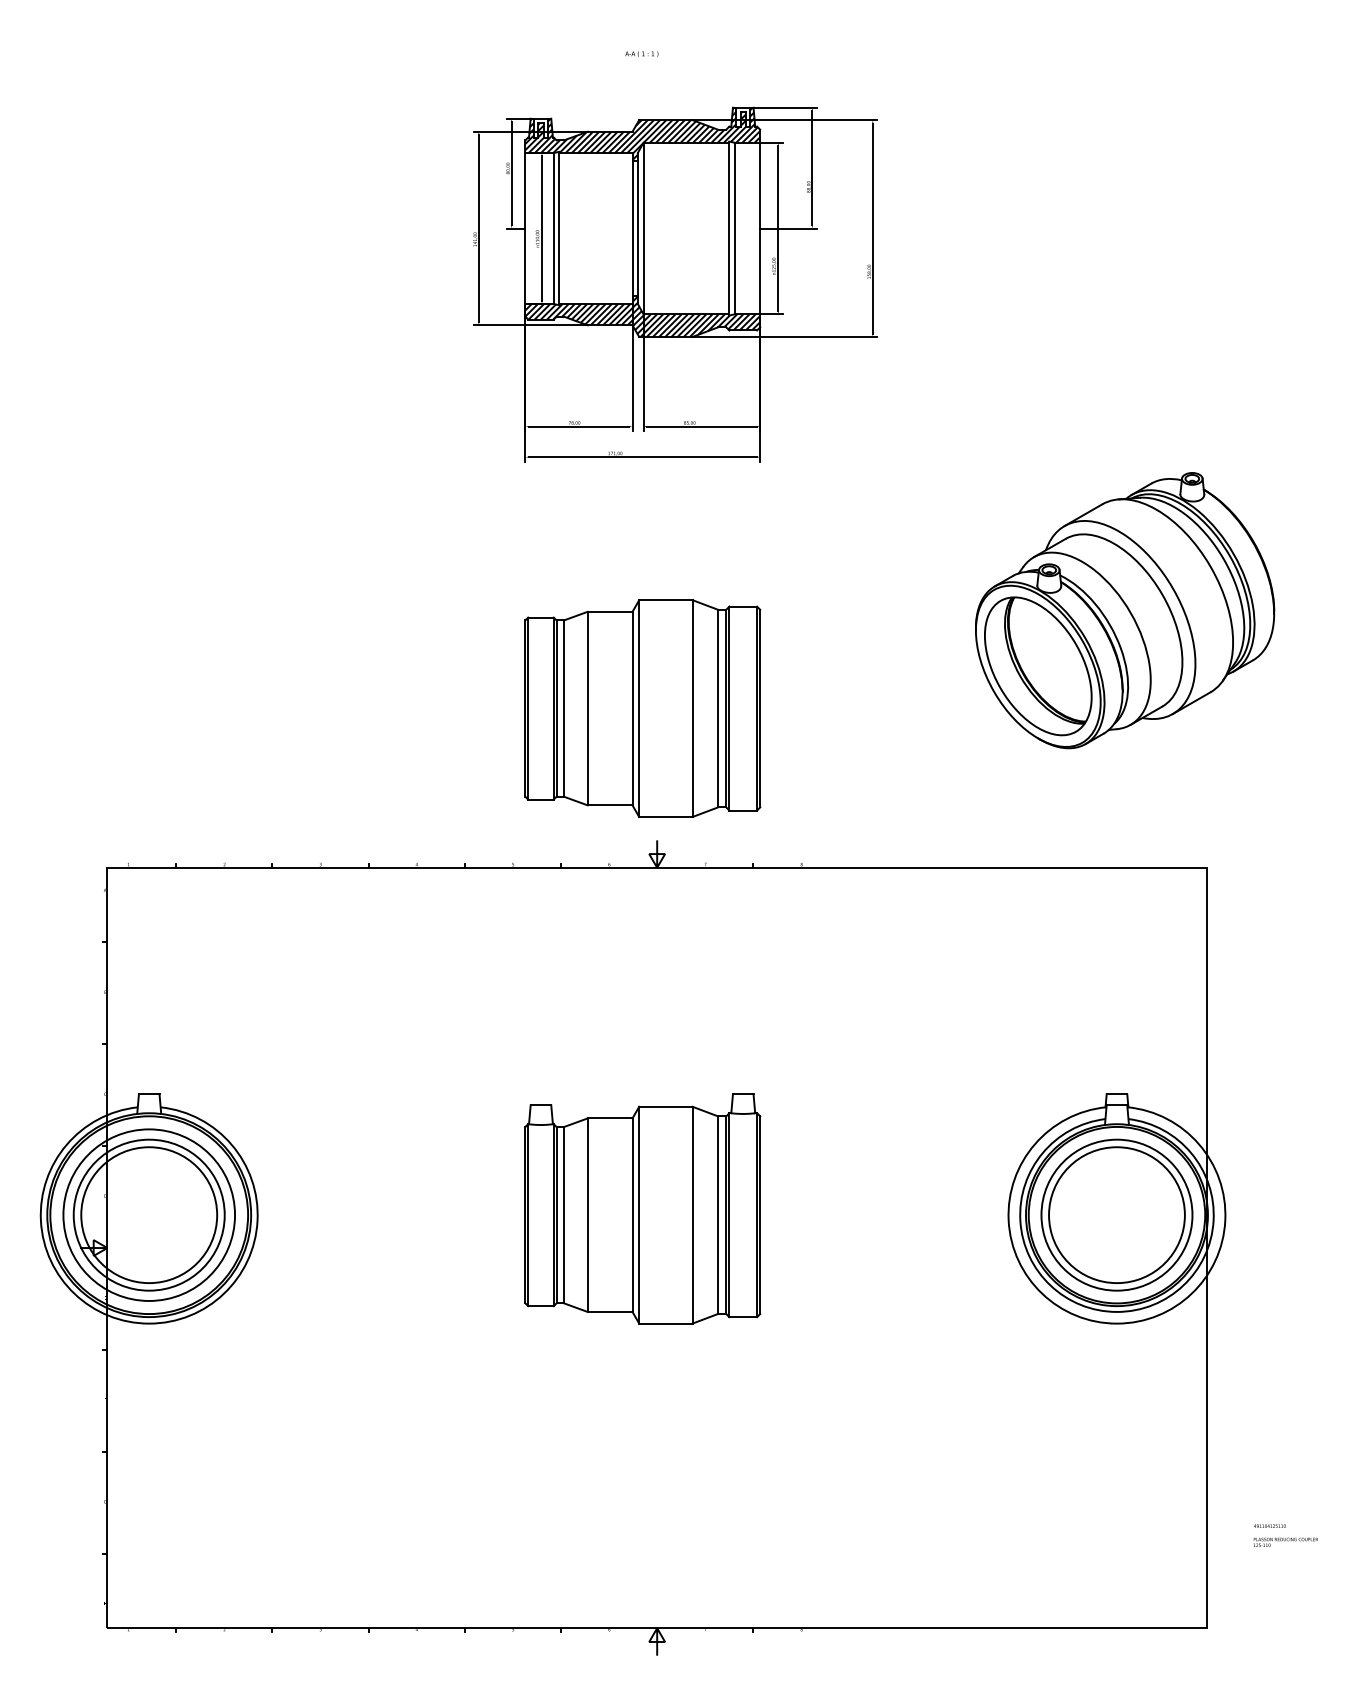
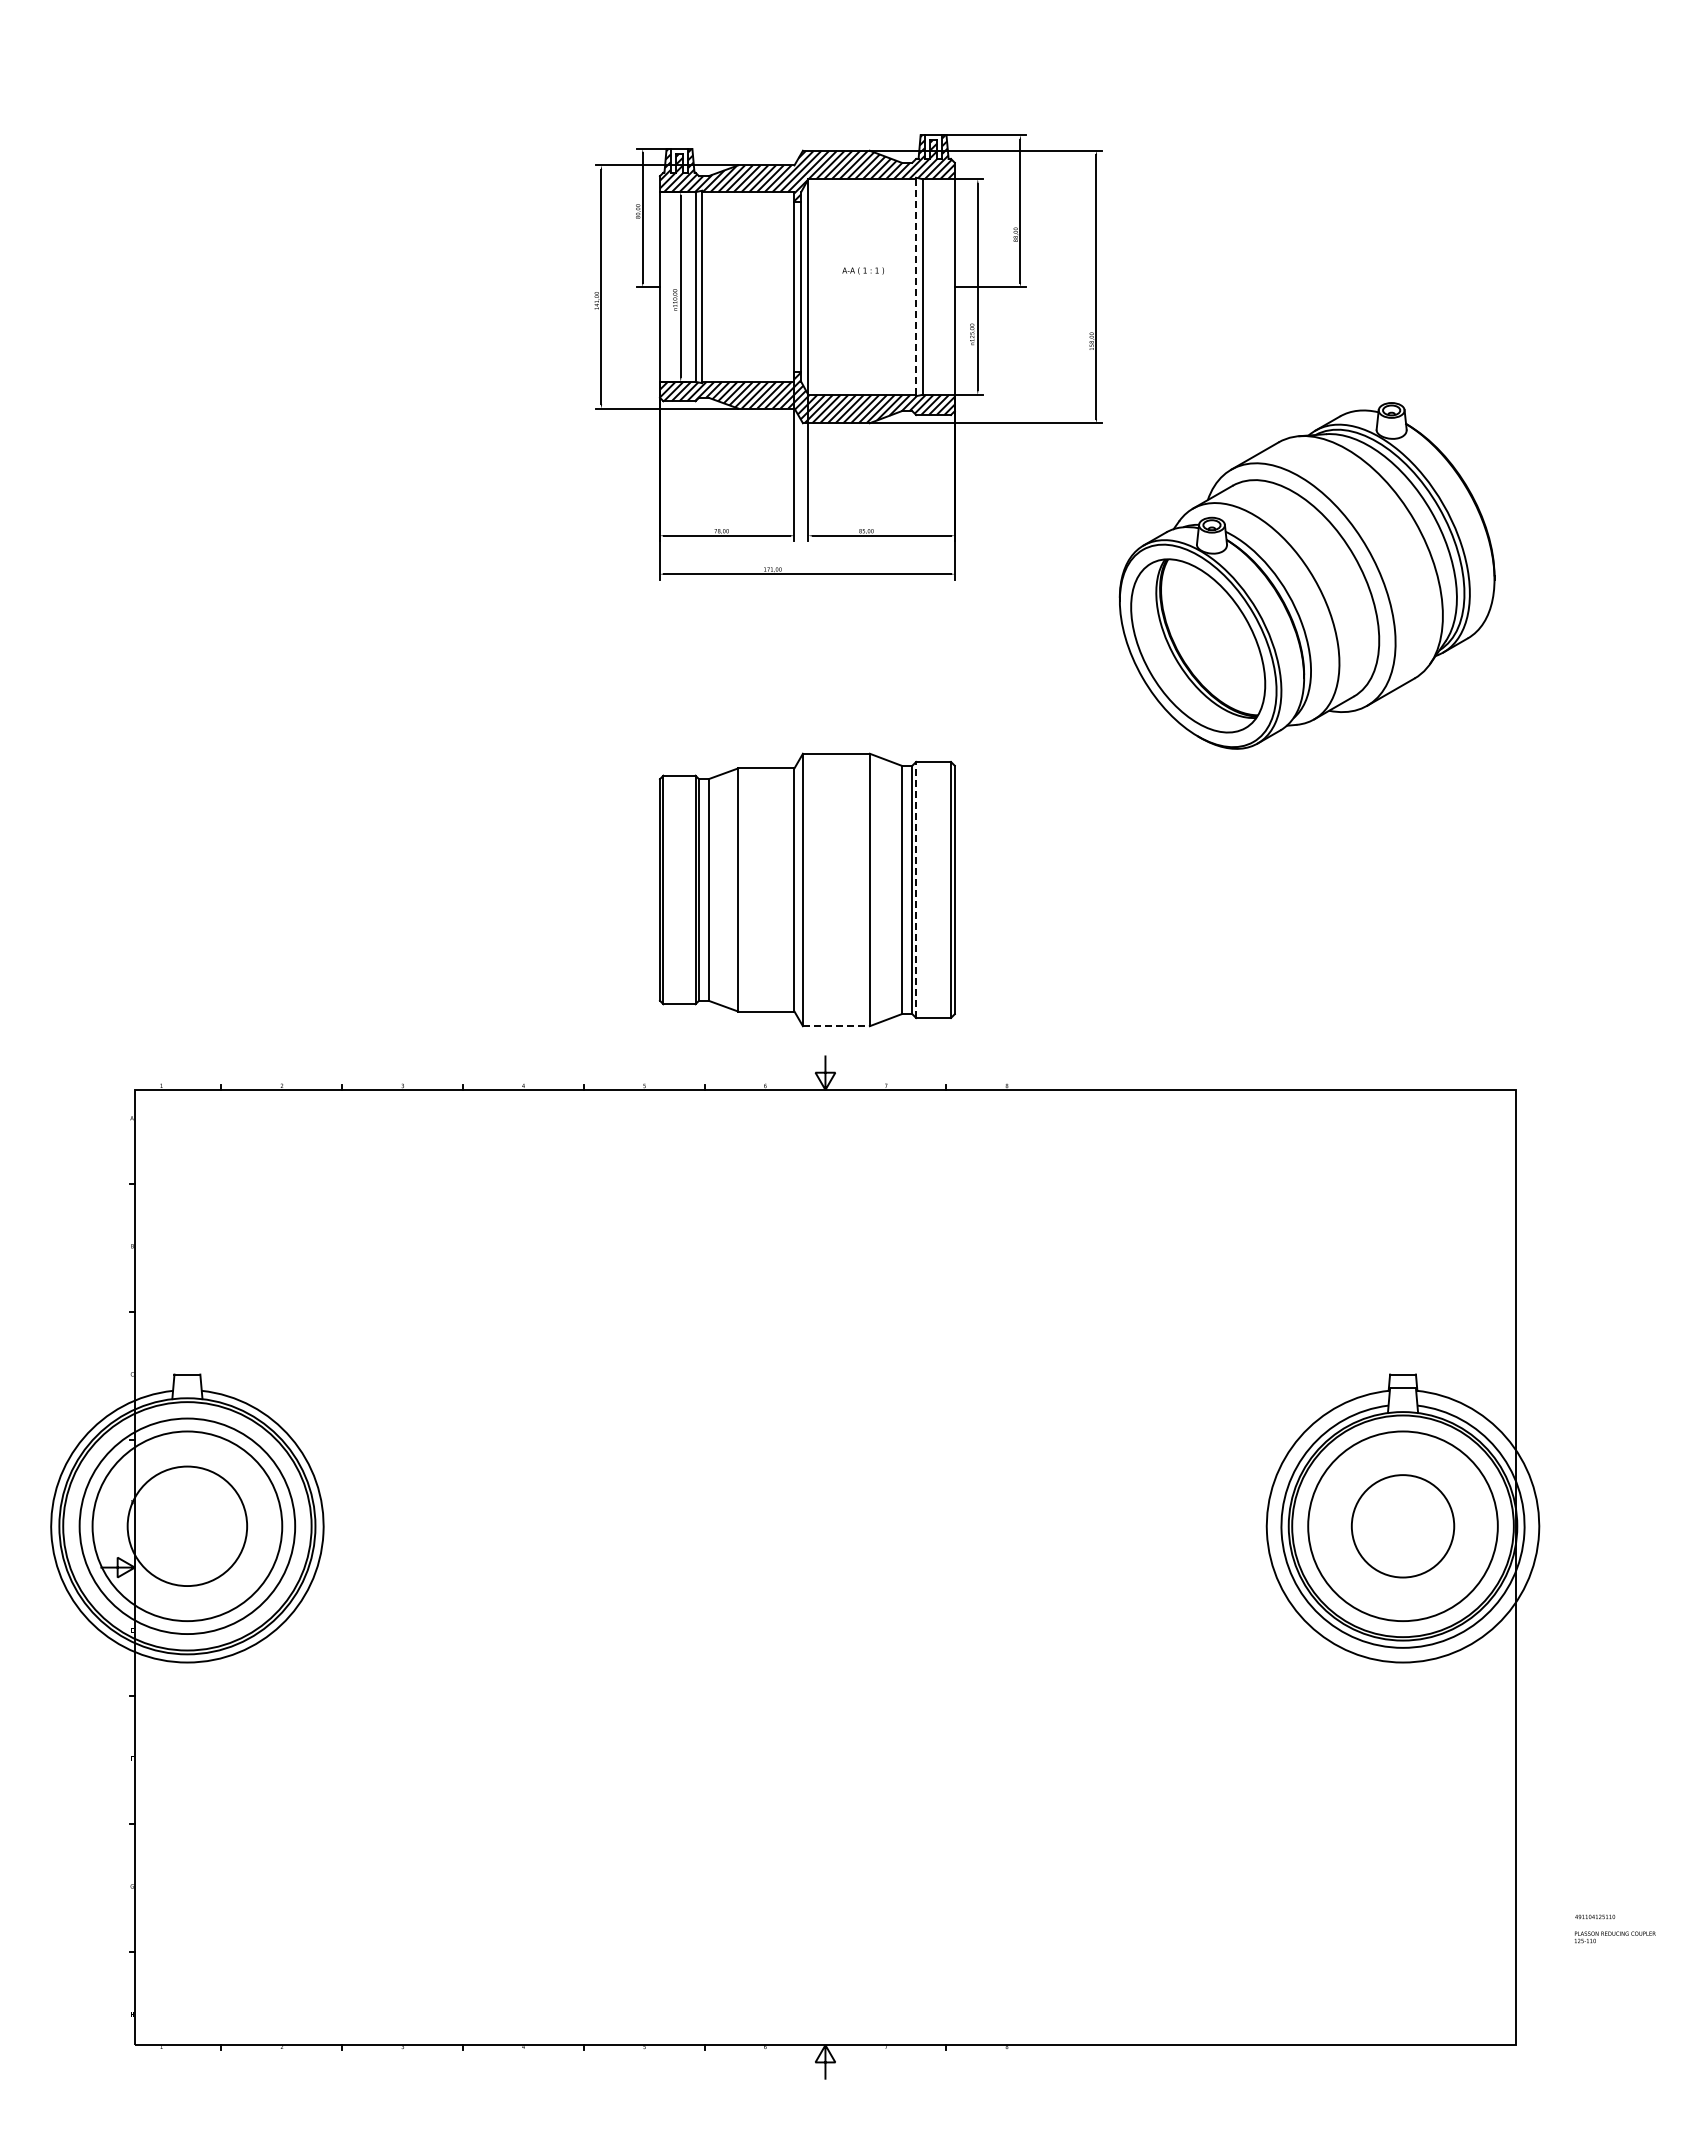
text: (641, 53) -> (862, 270), moved
line: (729, 228) -> (916, 286), solid -> dashed
part: (1124, 610) -> (1306, 575), moved
line: (729, 708) -> (916, 889), solid -> dashed
line: (665, 817) -> (836, 1026), solid -> dashed
part: (642, 1208) -> (806, 1518), removed
circle: (149, 1214) -> (187, 1525), size x0.7
circle: (1116, 1214) -> (1402, 1525), size x0.6

